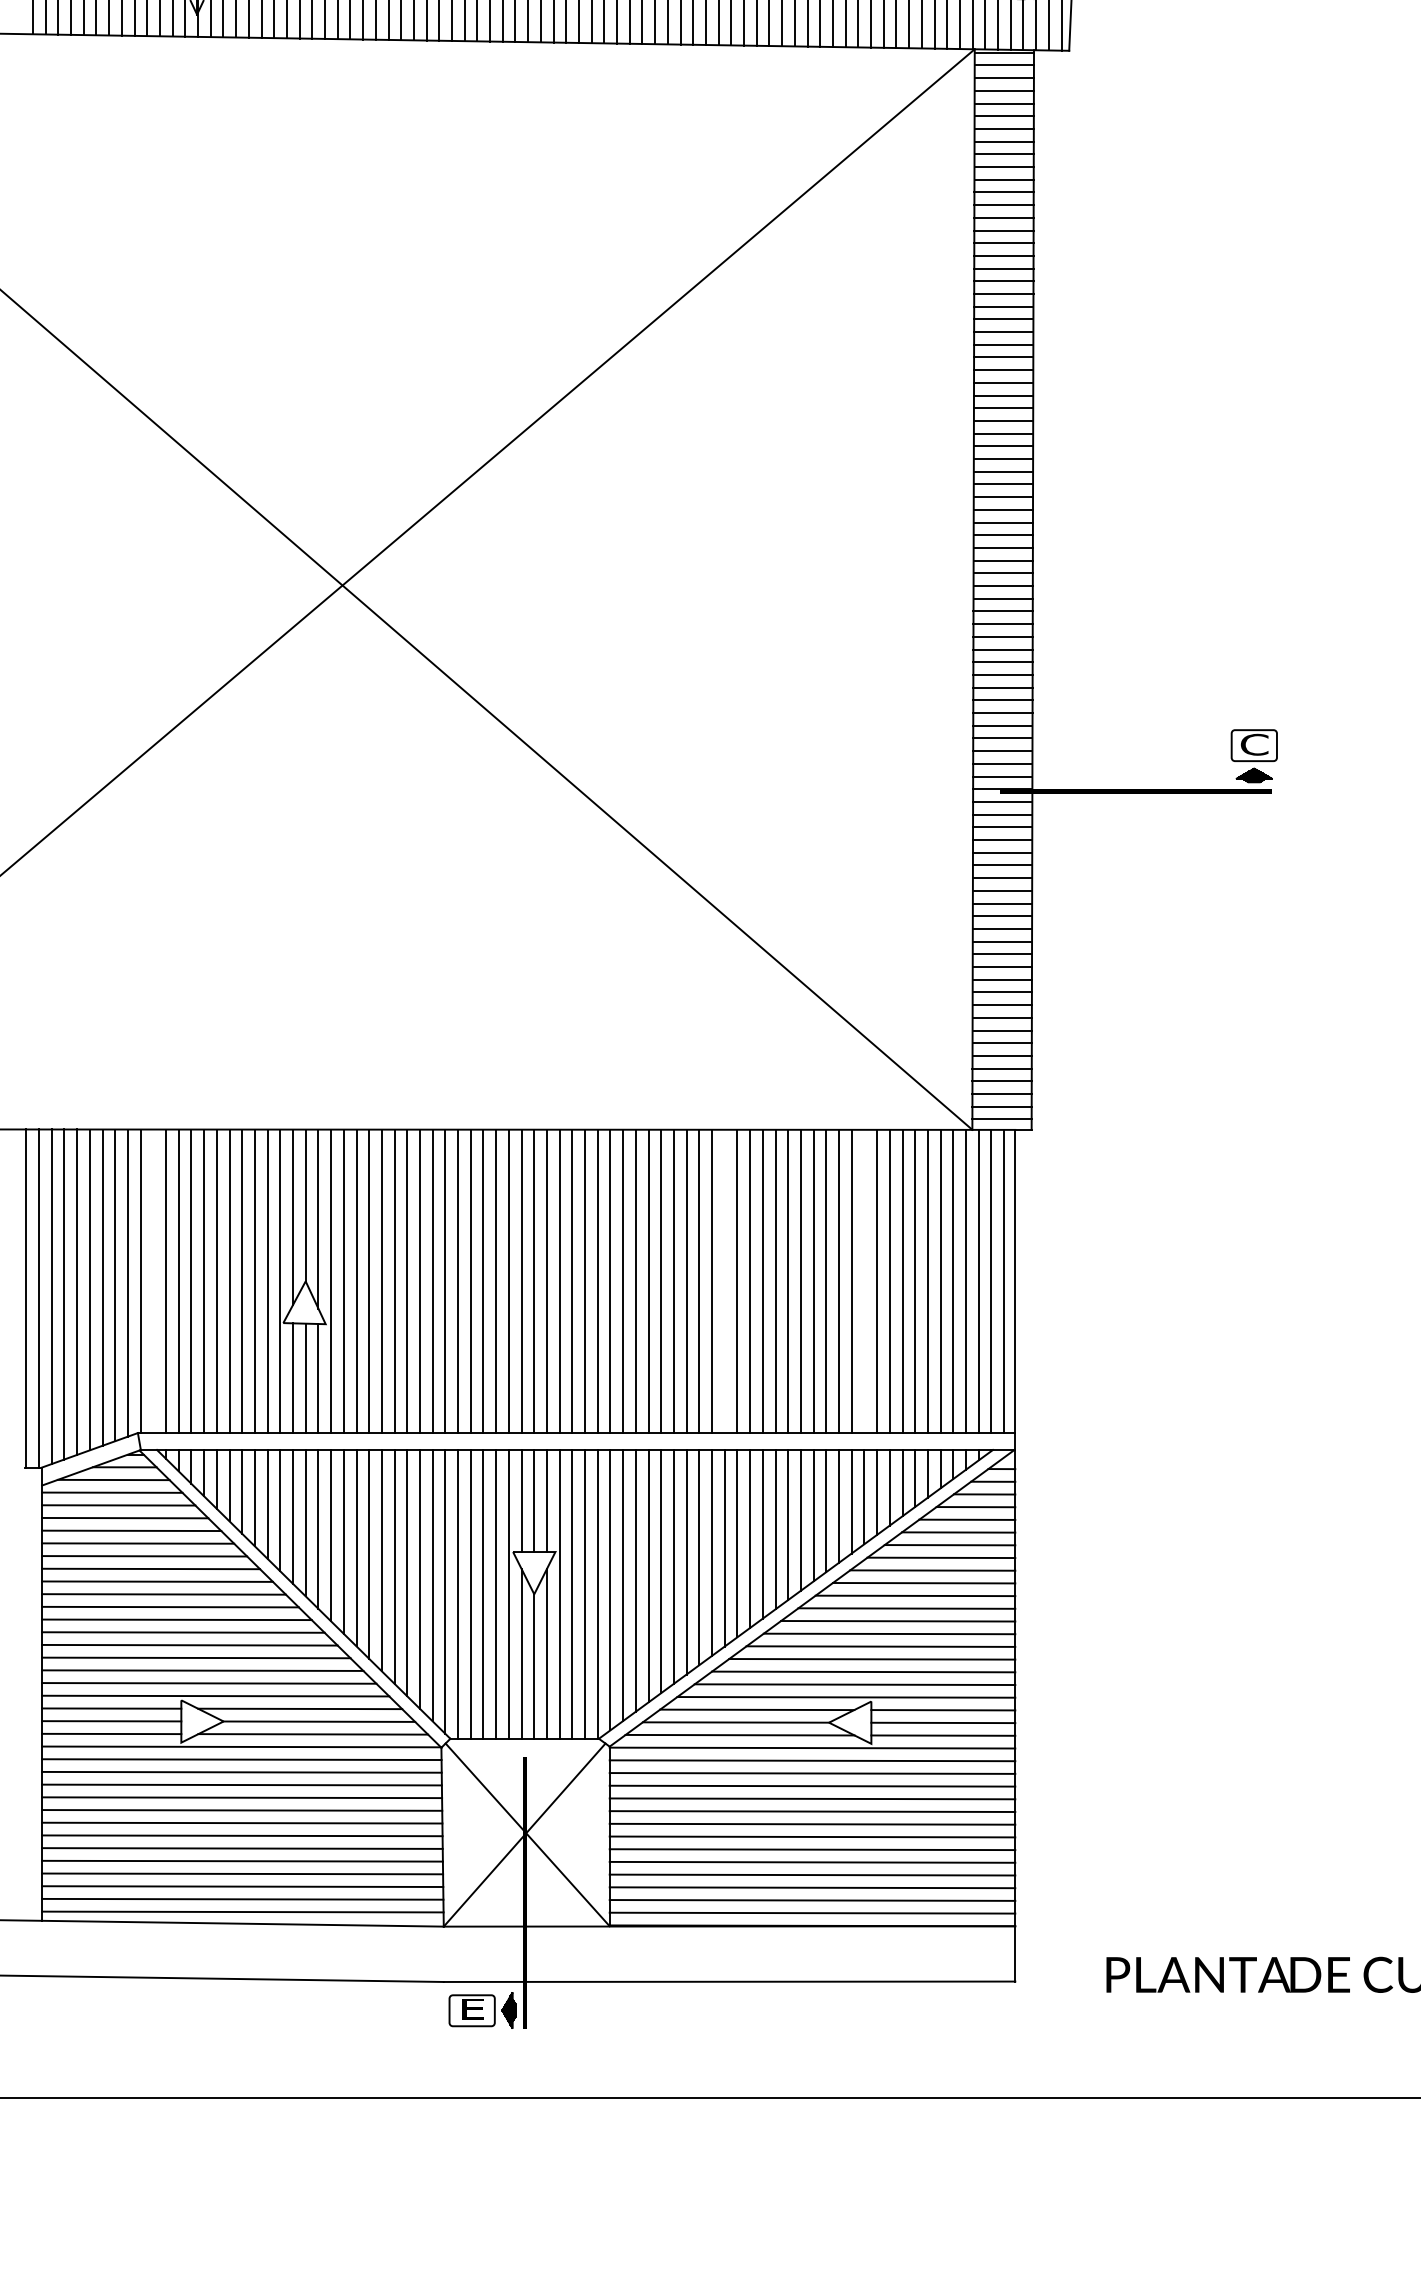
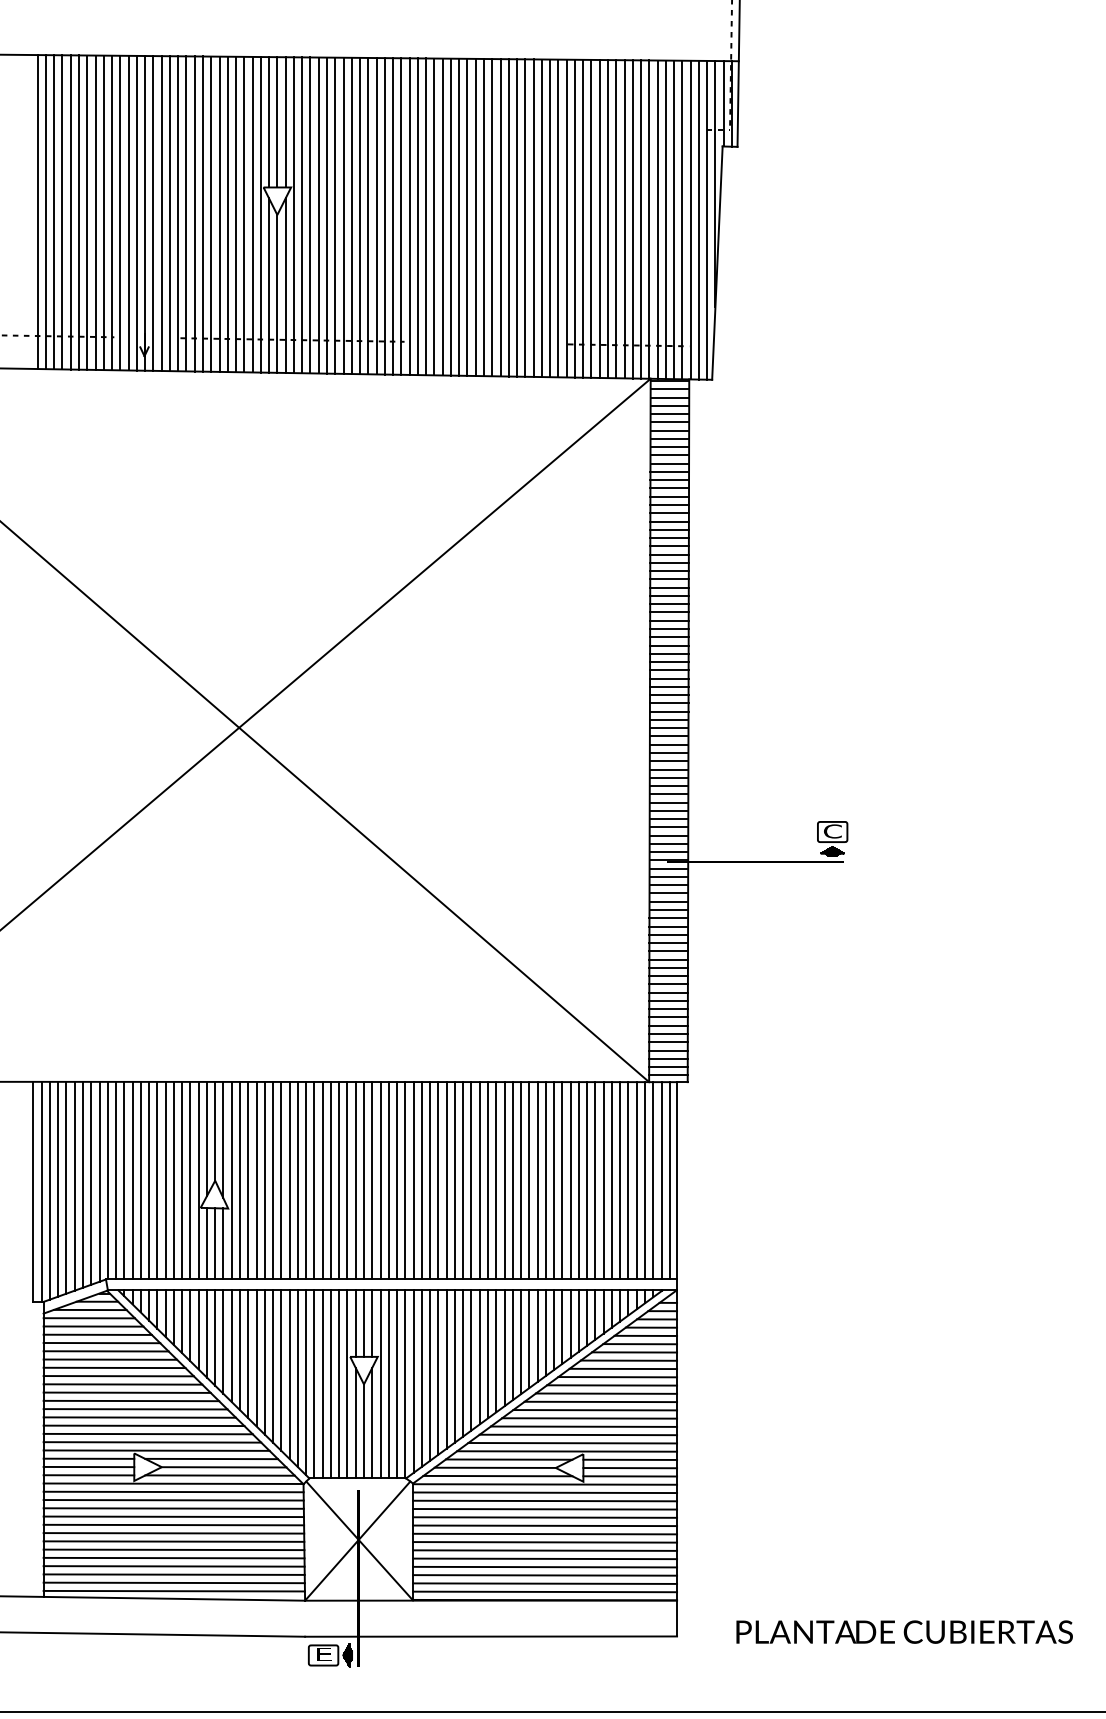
line: (154, 1281) -> (116, 1180), added
line: (724, 1281) -> (487, 1180), added
line: (863, 1281) -> (578, 1180), added

